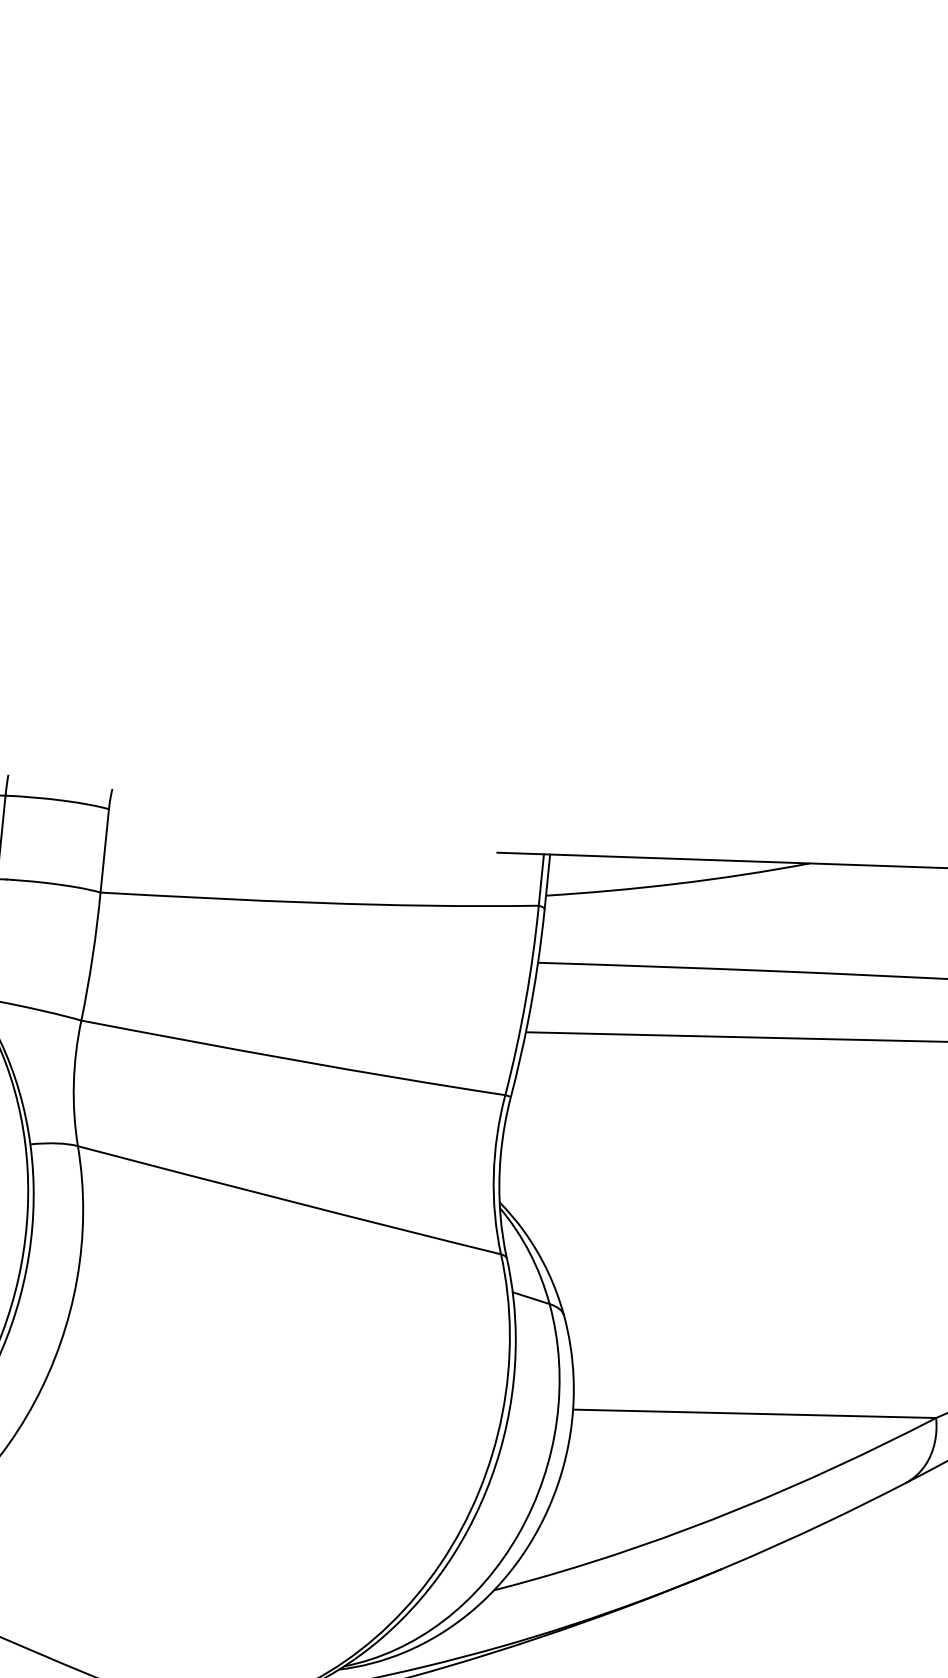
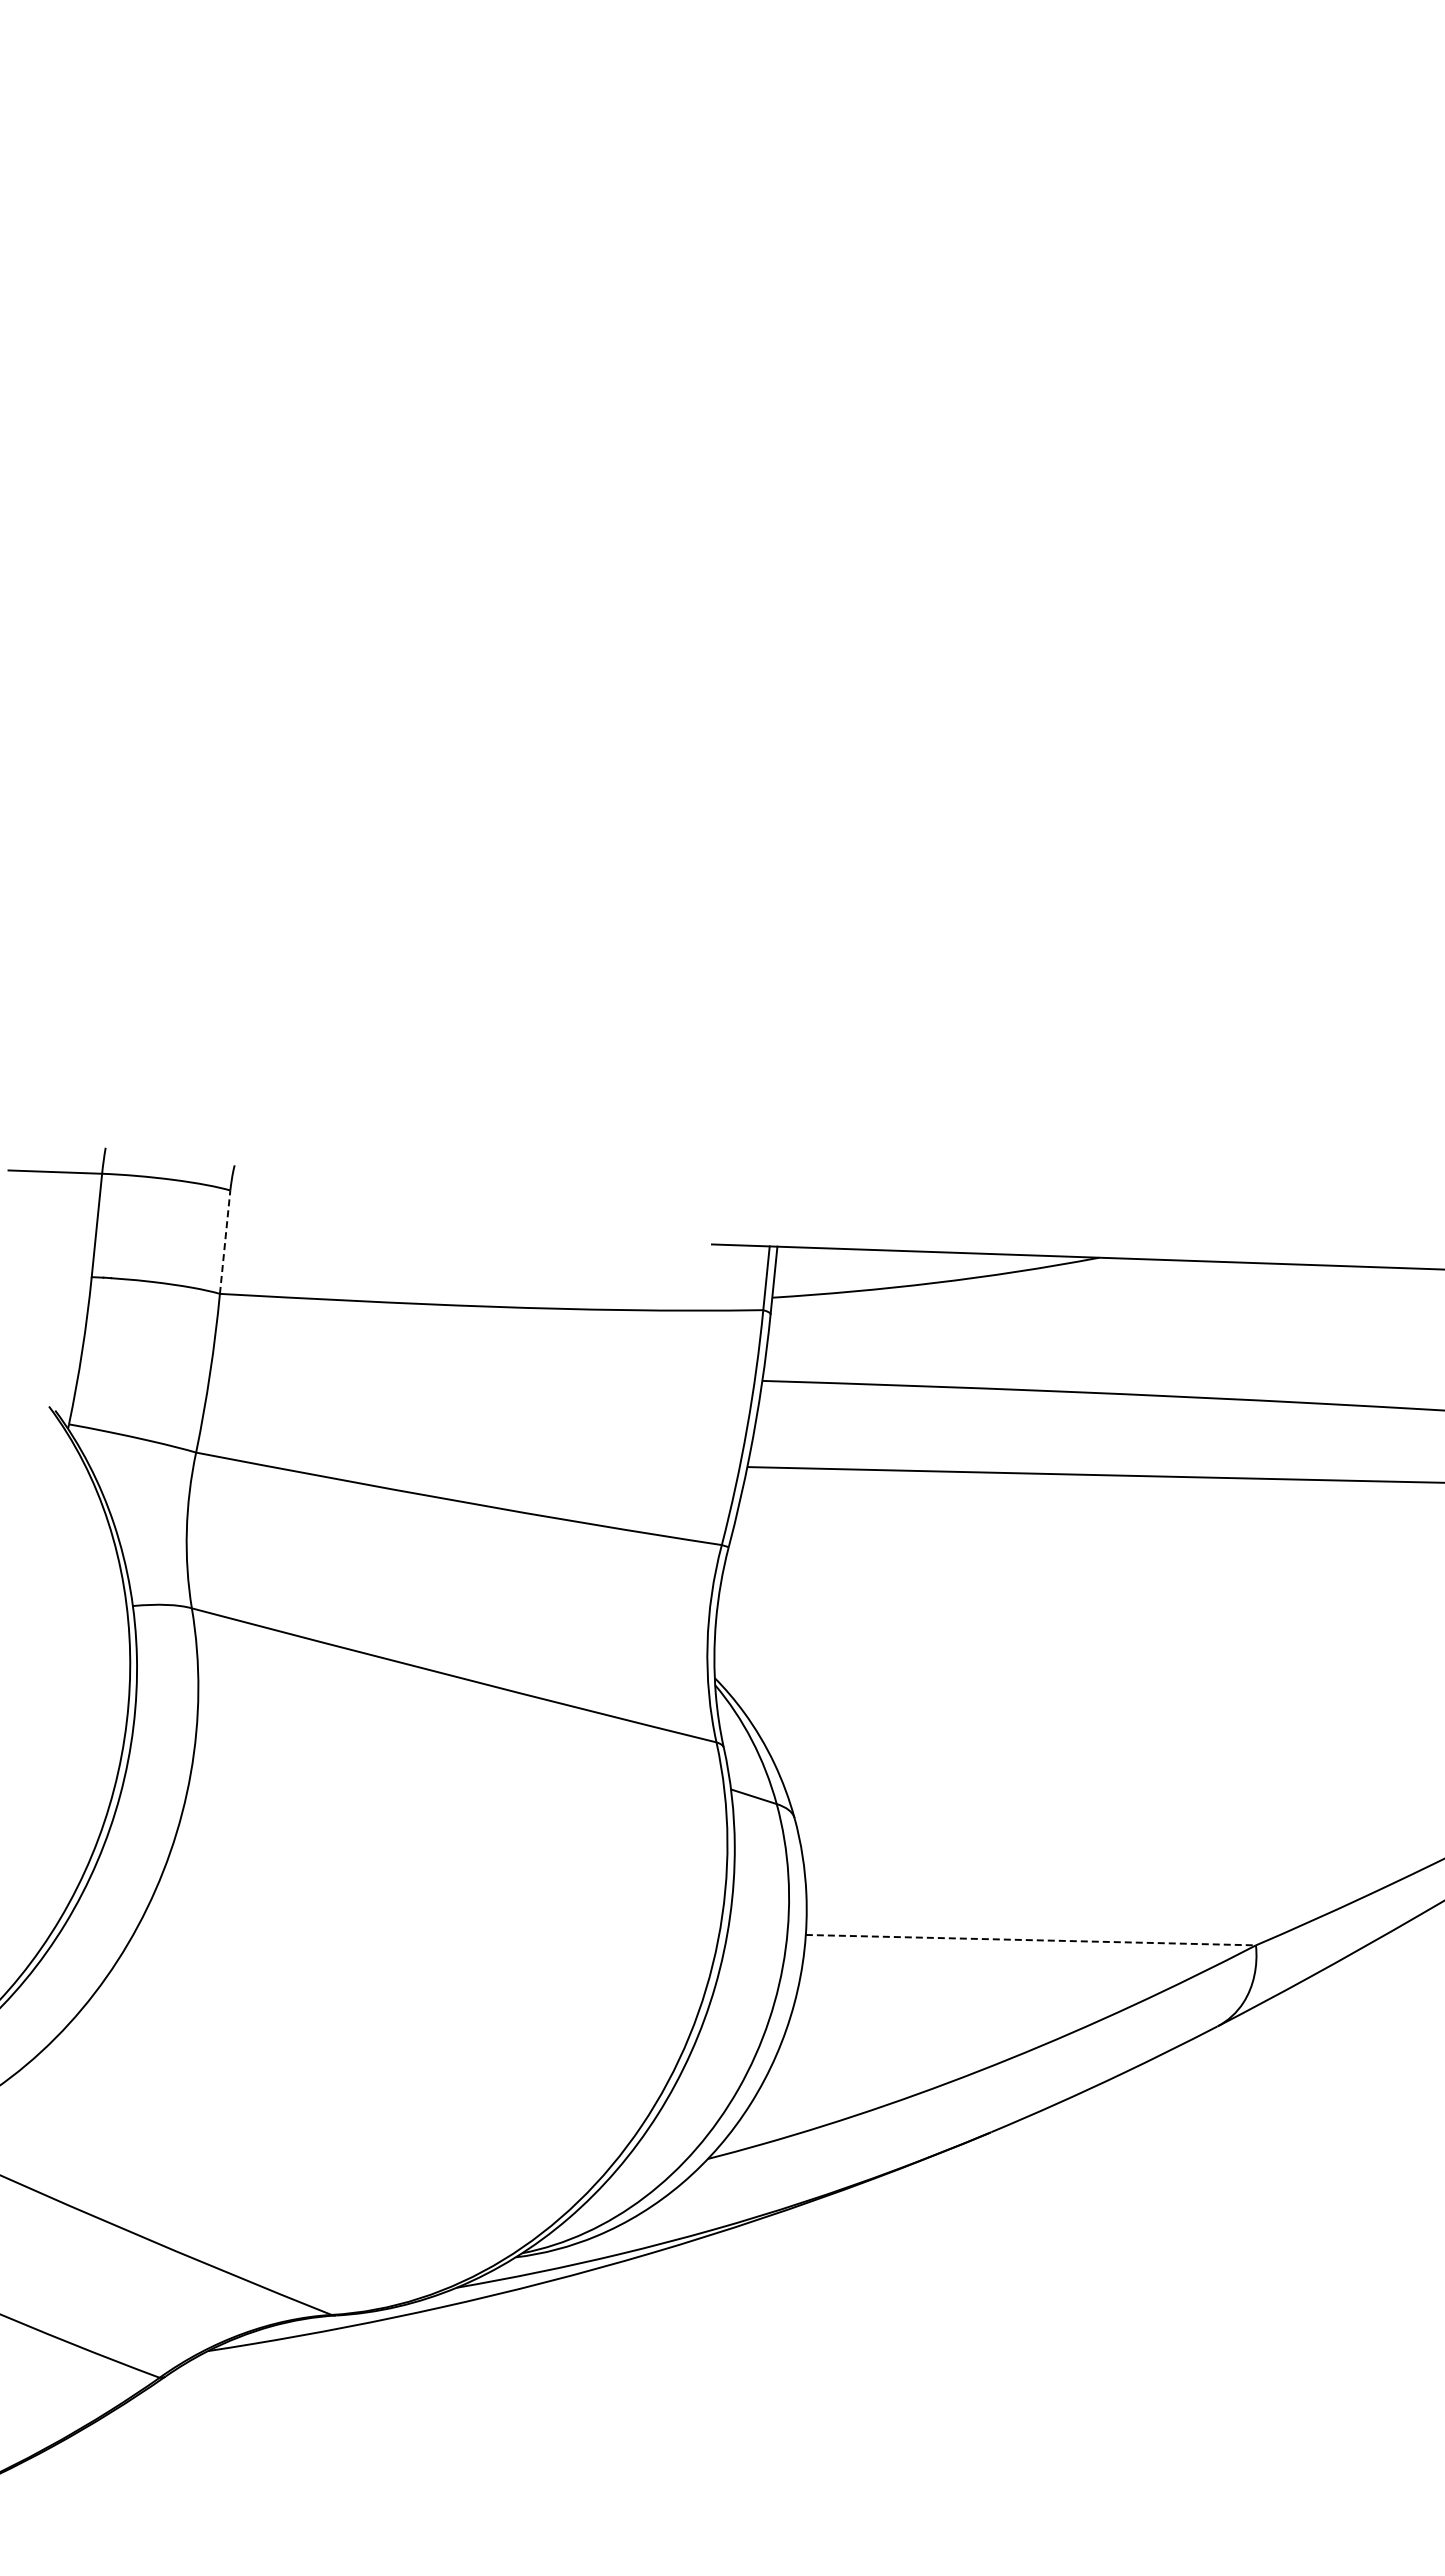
line: (105, 851) -> (225, 1242), solid -> dashed
line: (755, 1414) -> (1031, 1940), solid -> dashed

